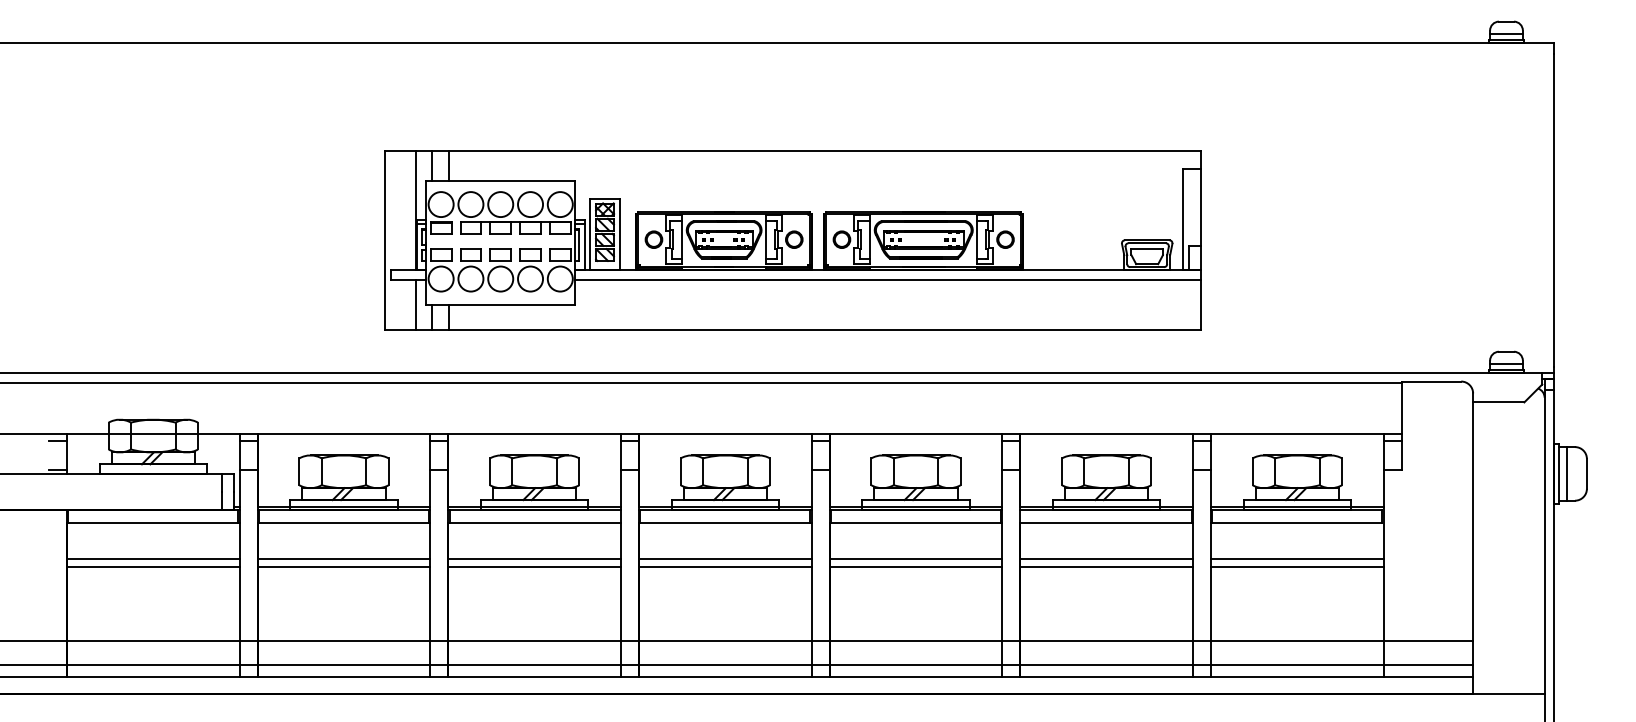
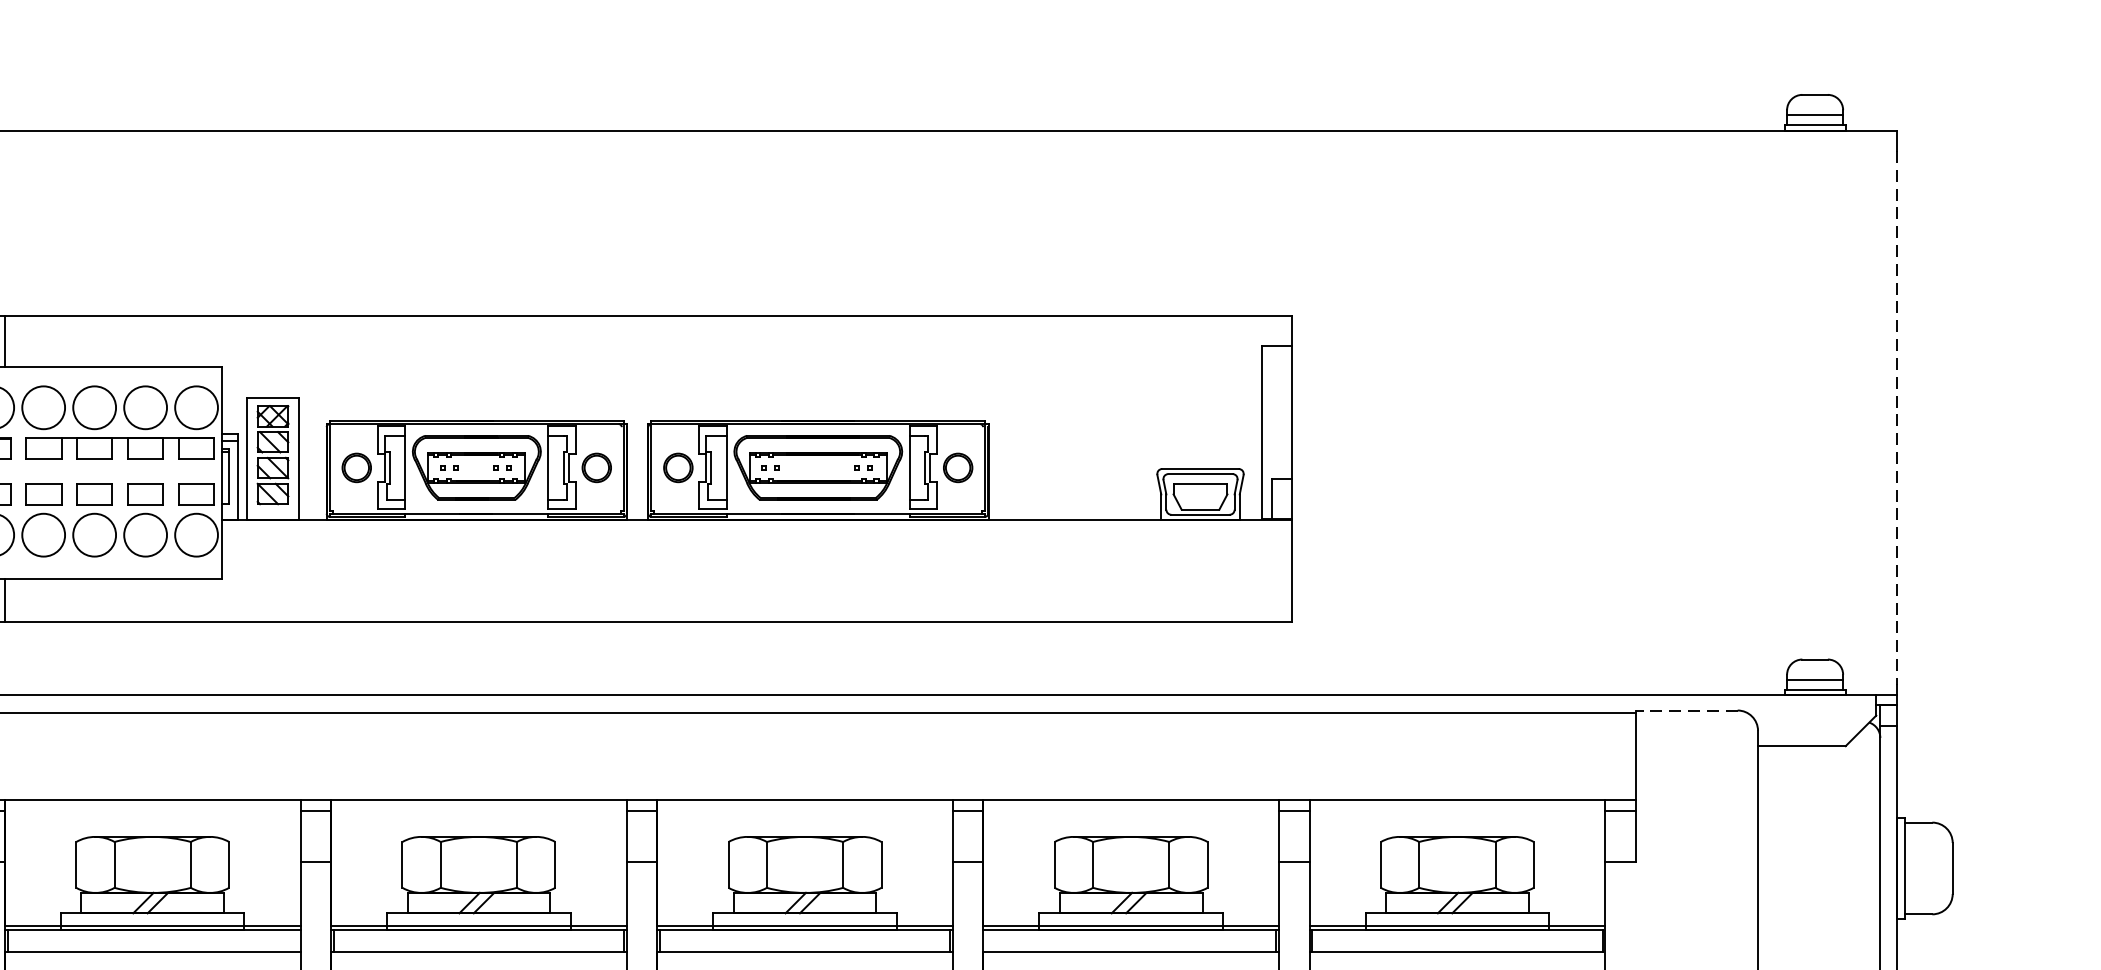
line: (1554, 211) -> (1897, 419), solid -> dashed
line: (887, 279) -> (756, 535), removed
line: (1431, 381) -> (1686, 710), solid -> dashed
line: (1567, 473) -> (1919, 867), removed

